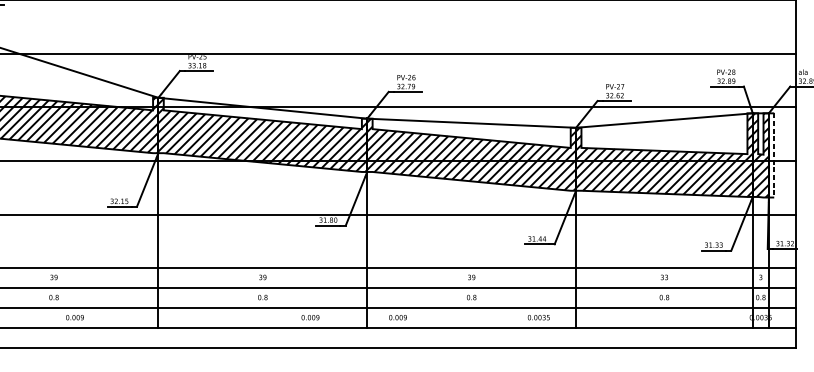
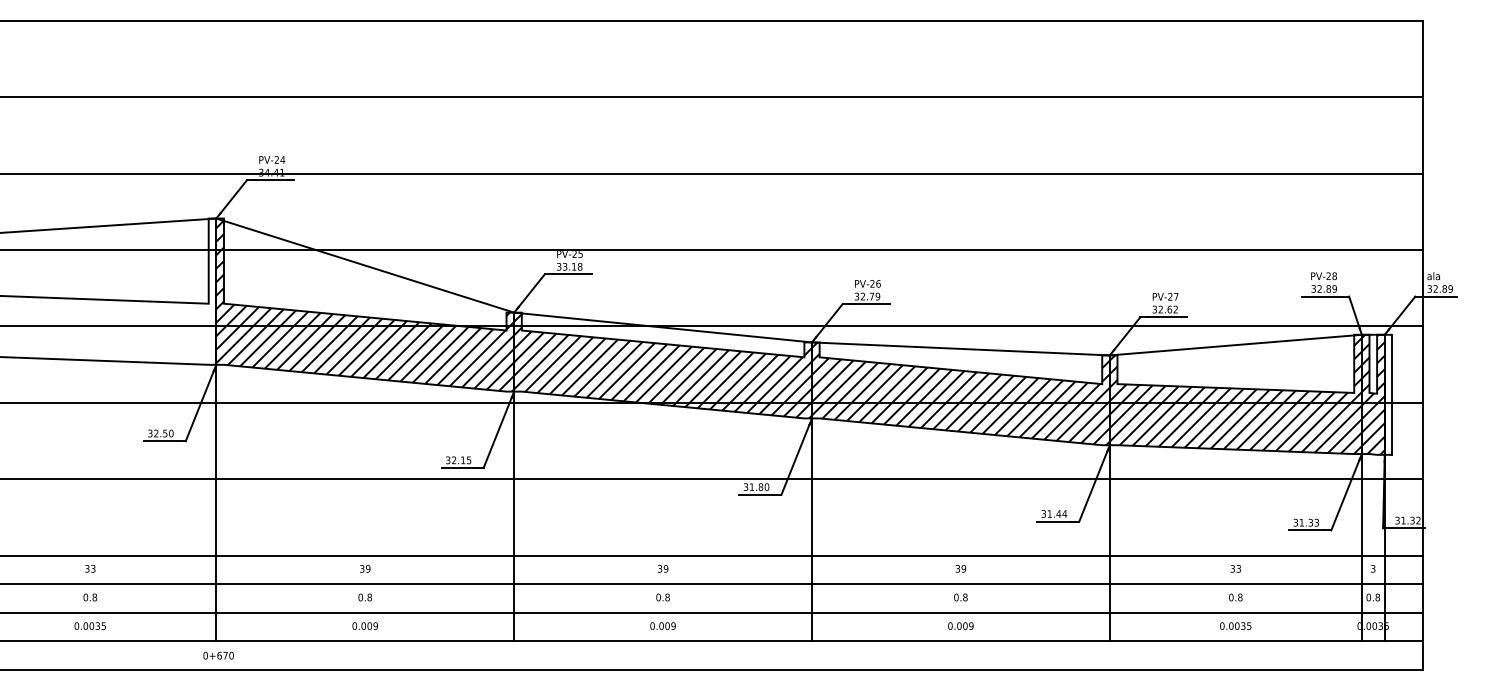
line: (774, 155) -> (1392, 395), dashed -> solid
text: (74, 317) -> (364, 625), moved
text: (310, 317) -> (662, 625), moved
text: (397, 317) -> (960, 625), moved
text: (538, 317) -> (1235, 625), moved

